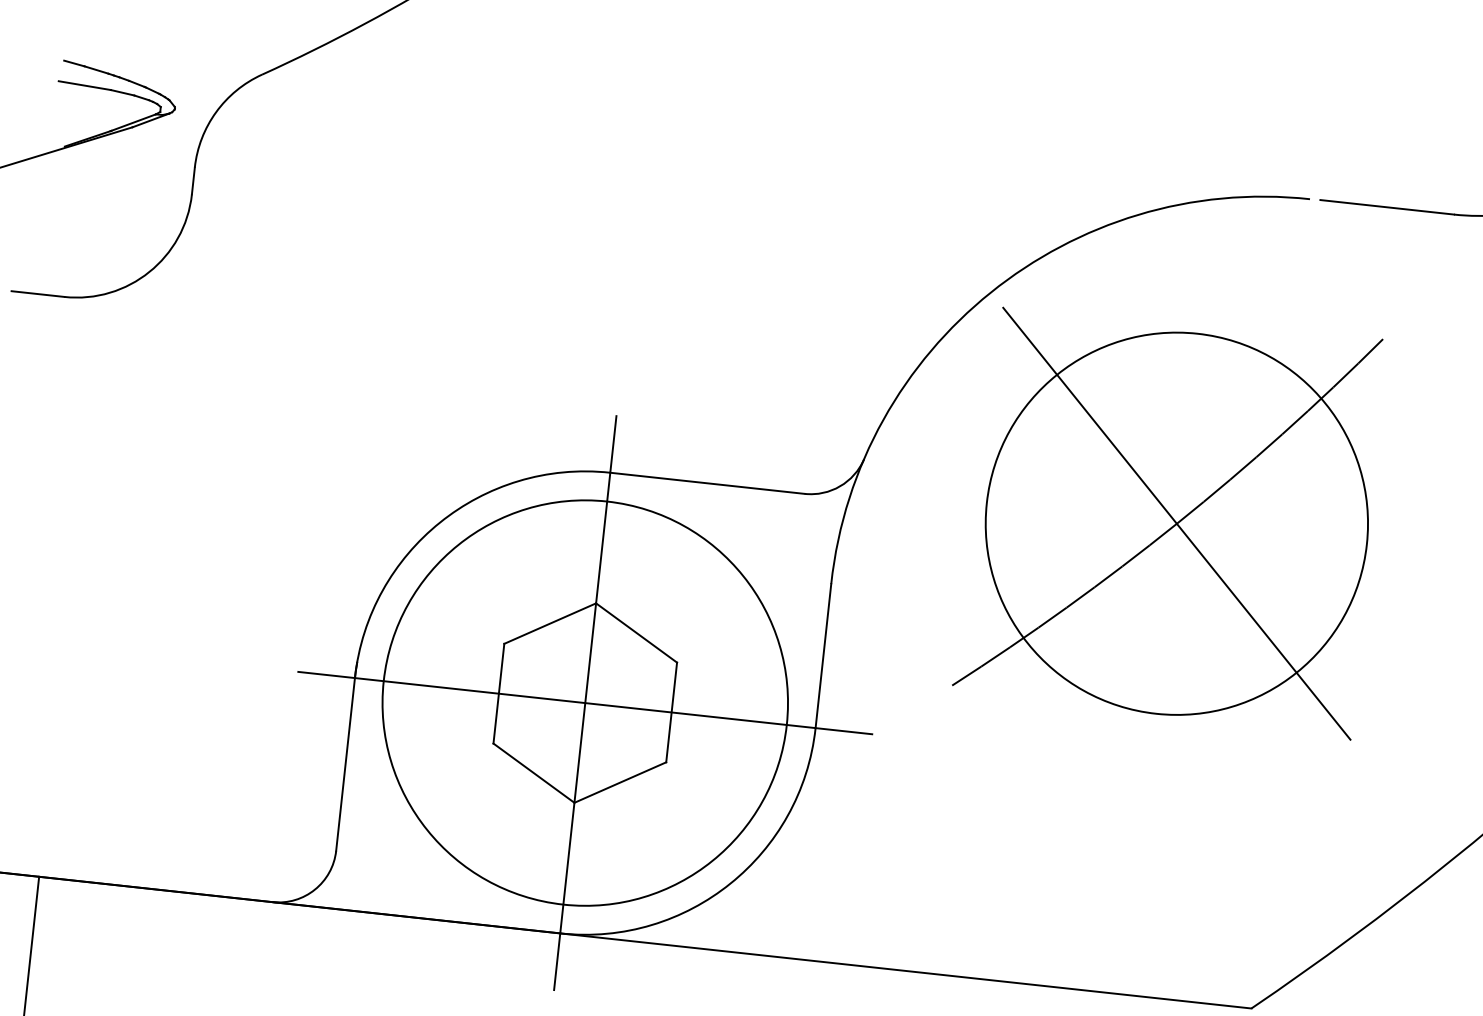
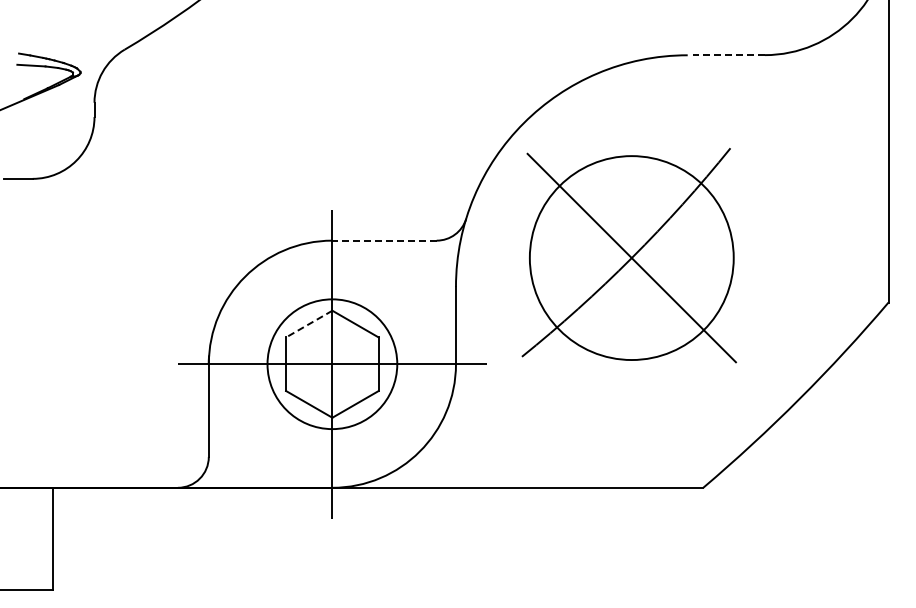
line: (1387, 208) -> (729, 55), solid -> dashed
line: (707, 483) -> (384, 240), solid -> dashed
part: (1171, 518) -> (628, 255), moved
line: (550, 624) -> (309, 324), solid -> dashed
circle: (585, 703) -> (332, 364), size x0.6

